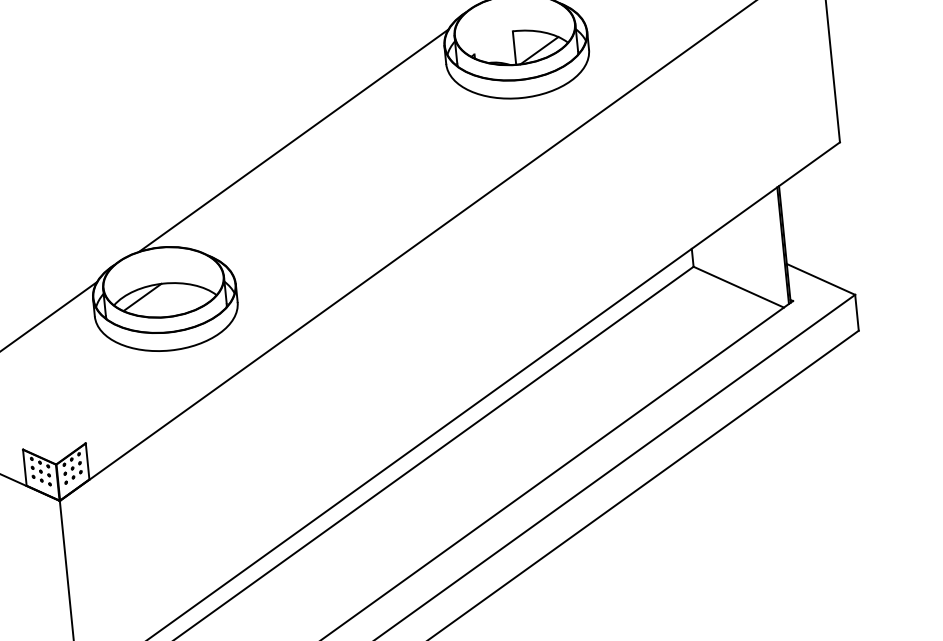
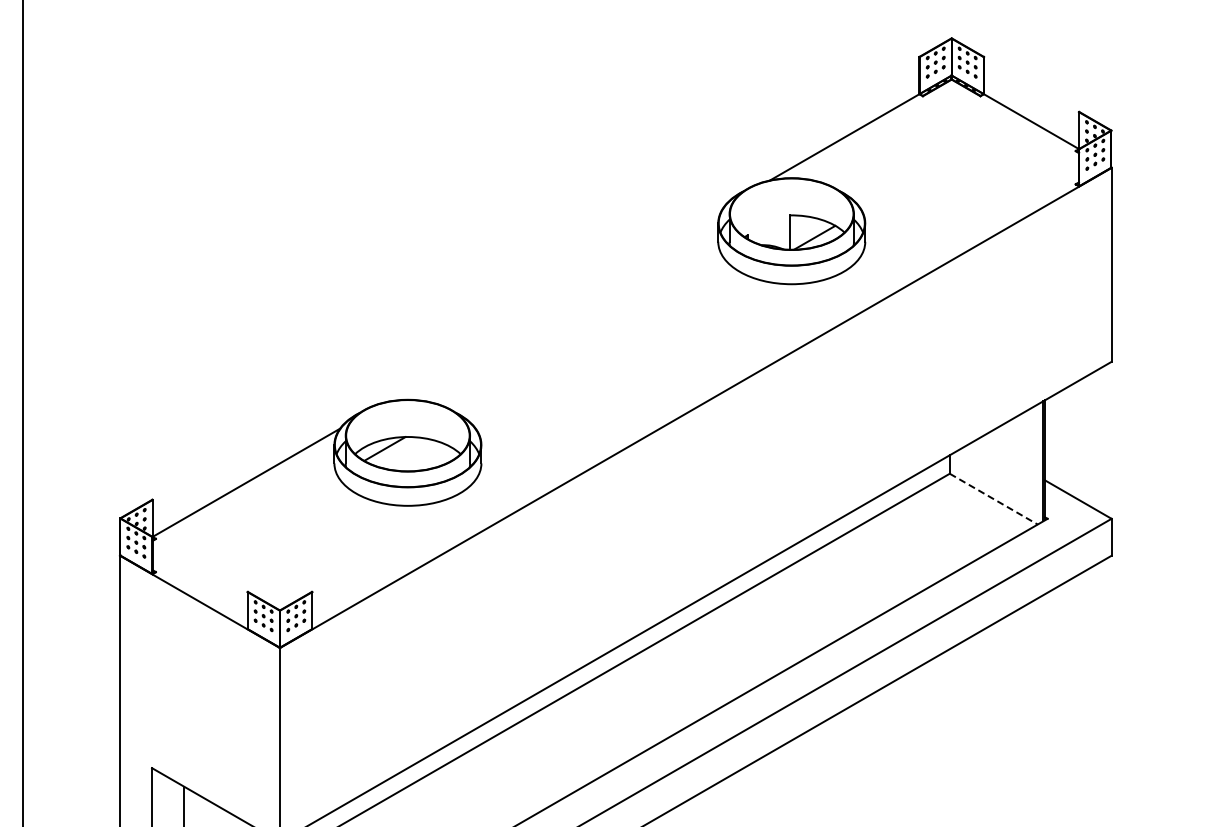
line: (293, 140) -> (554, 304), removed
line: (738, 287) -> (993, 499), solid -> dashed

